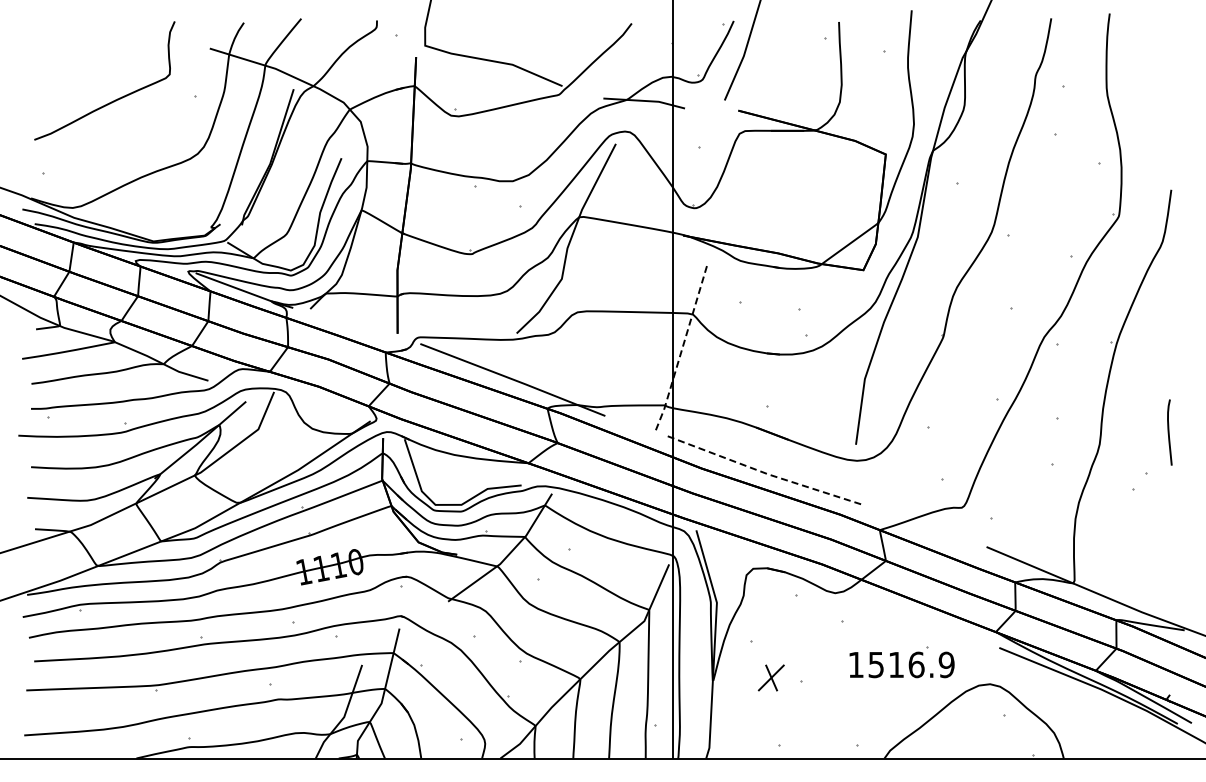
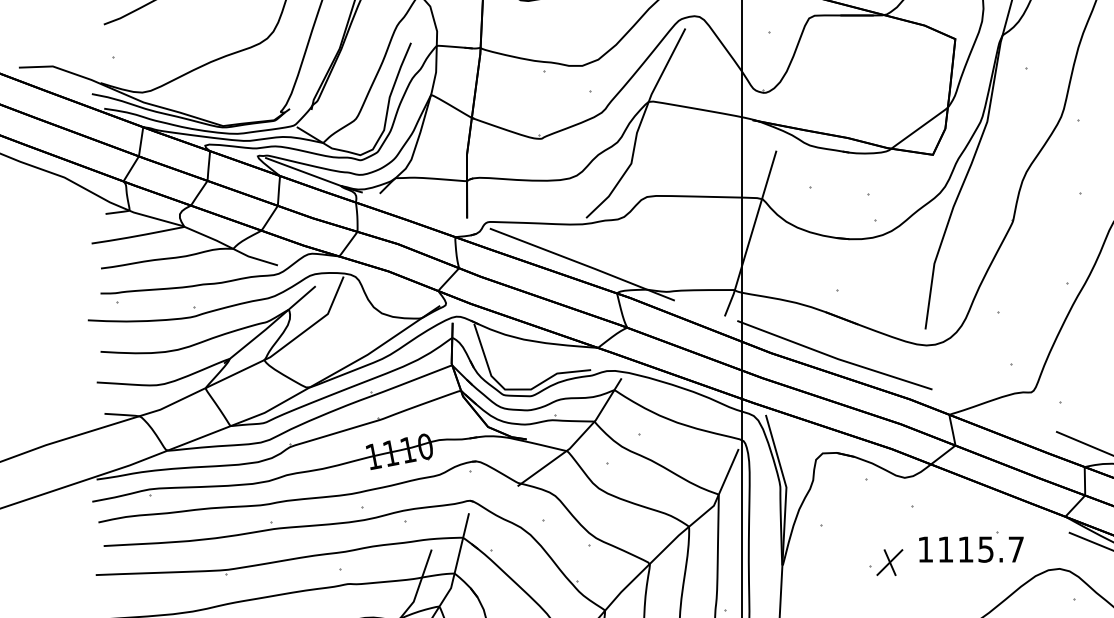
line: (681, 349) -> (751, 234), dashed -> solid
line: (765, 473) -> (835, 358), dashed -> solid
text: (911, 664) -> (981, 549), 1516.9 -> 1115.7
part: (770, 677) -> (889, 562), moved

